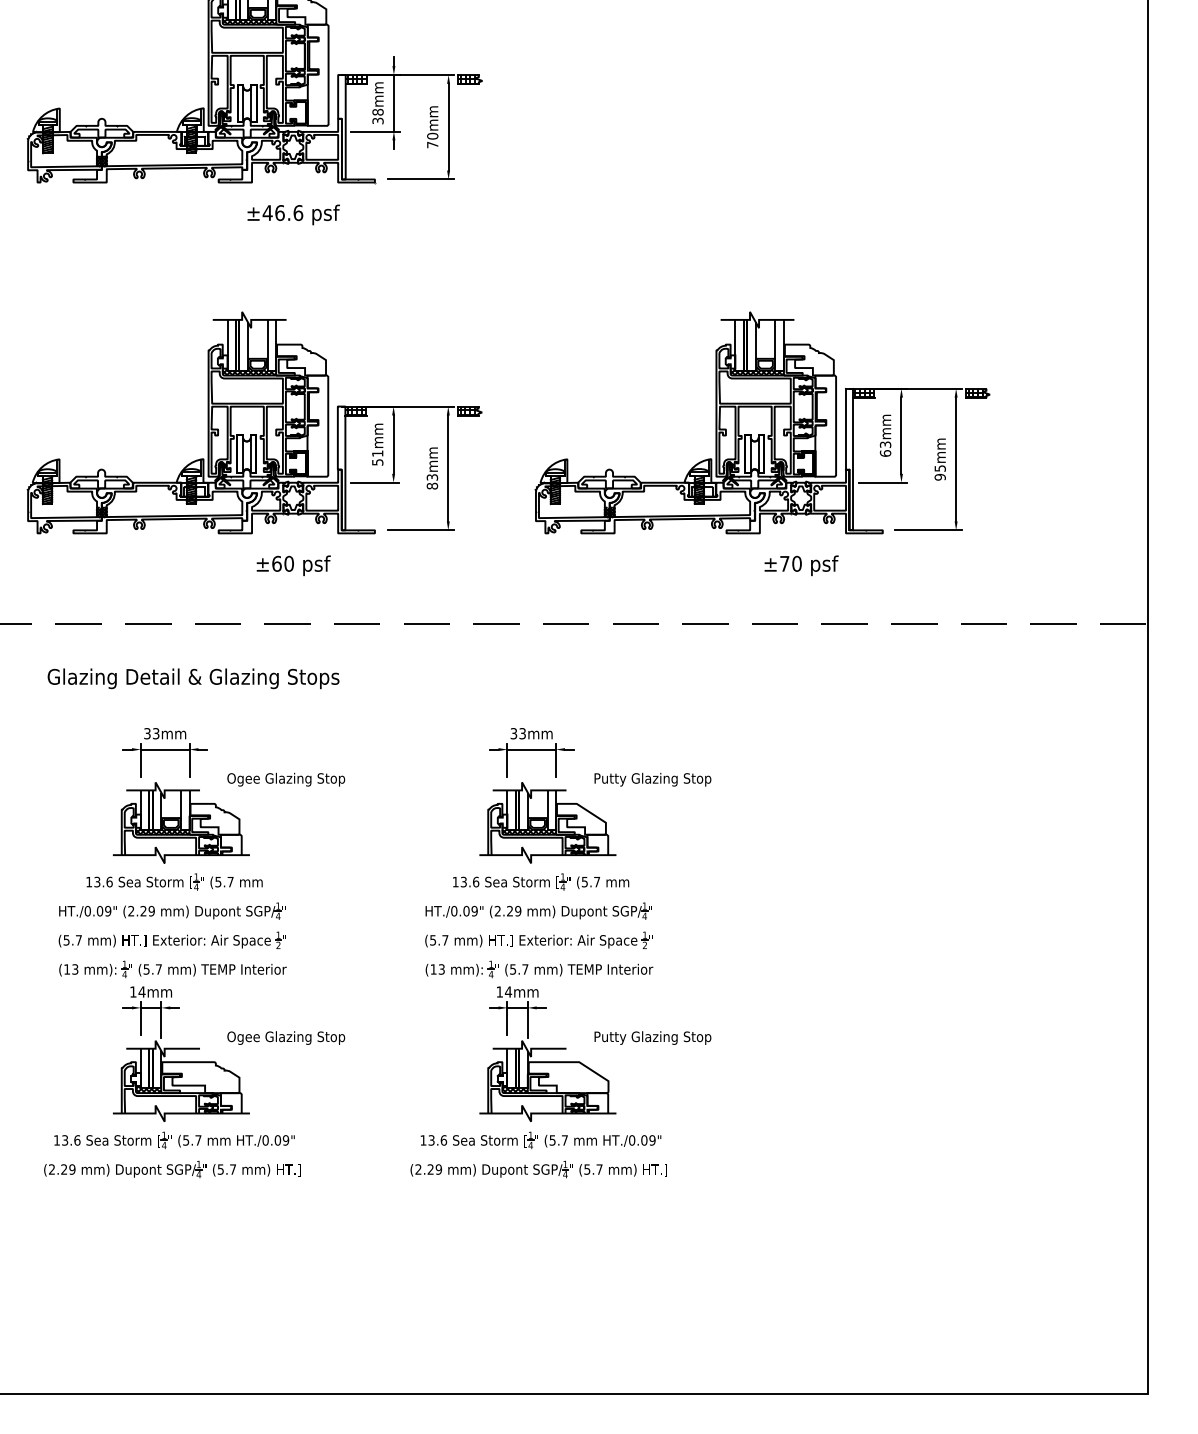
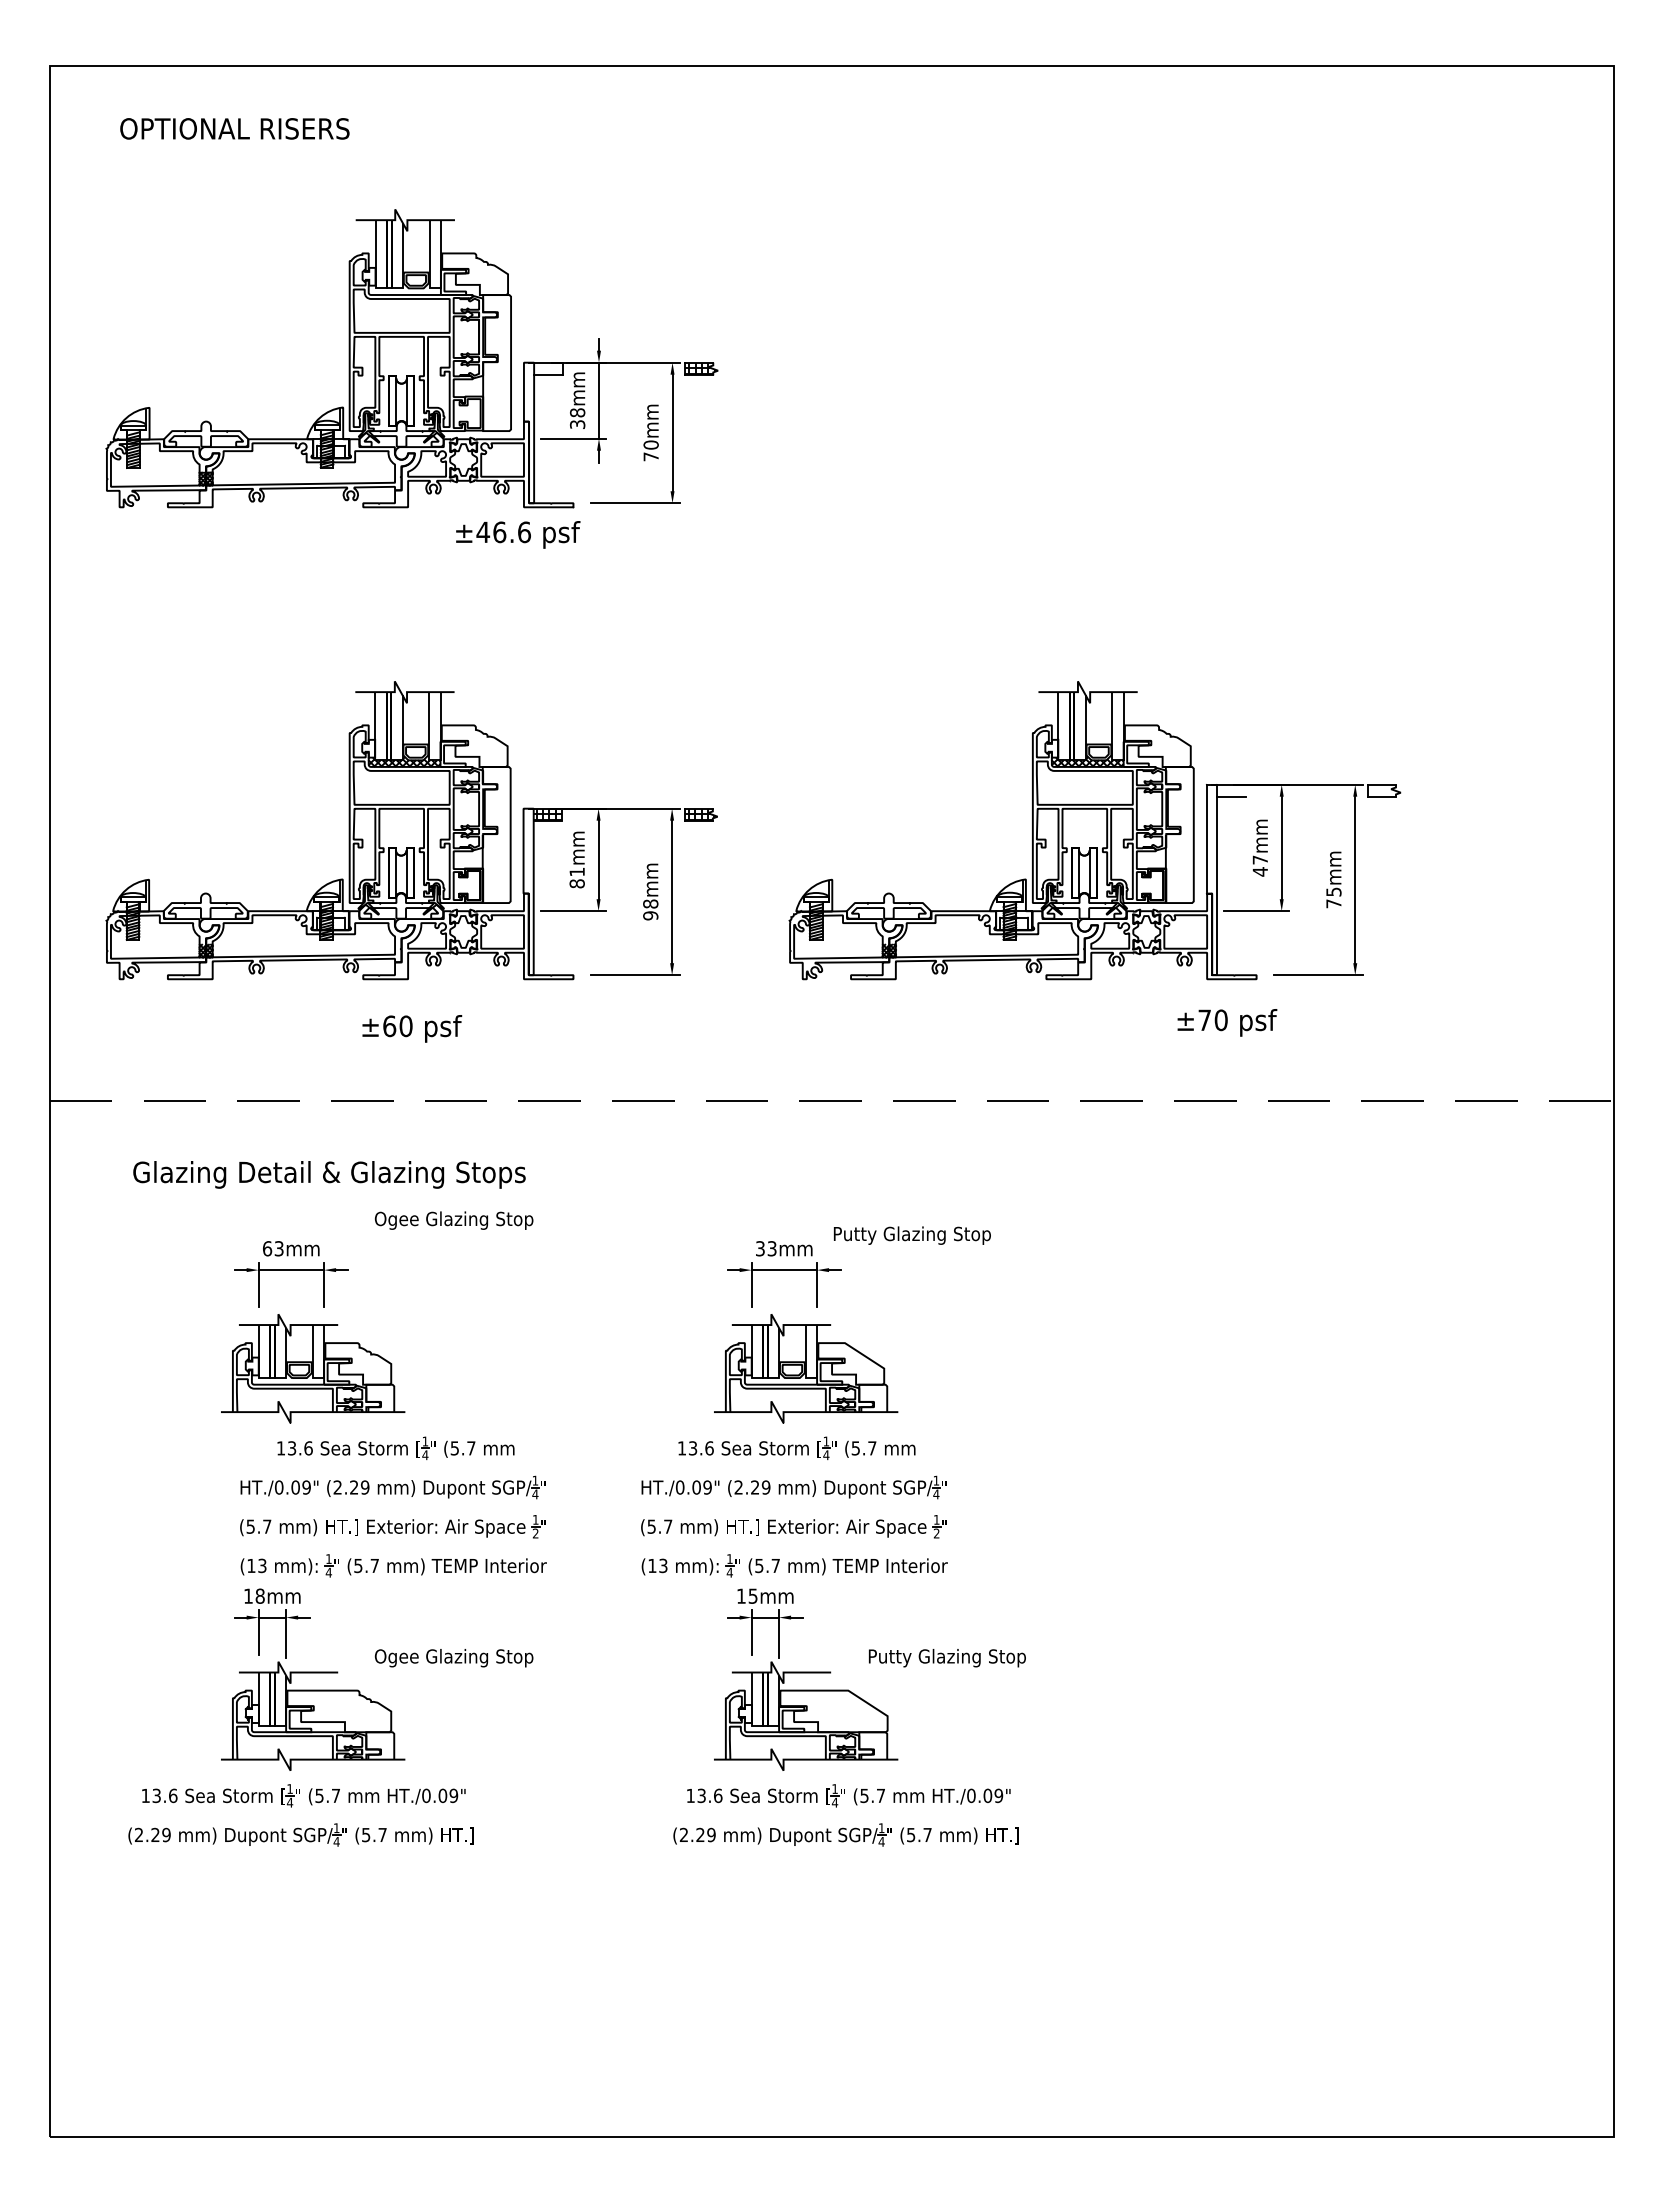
hatch: (249, 20) -> (404, 289), removed
hatch: (356, 79) -> (548, 368), removed
text: (293, 214) -> (518, 534), moved
hatch: (863, 393) -> (1230, 790), removed
hatch: (976, 393) -> (1382, 790), removed
text: (885, 448) -> (1260, 865), 63mm -> 47mm
text: (377, 462) -> (576, 883), 51mm -> 81mm
text: (939, 477) -> (1333, 903), 95mm -> 75mm
text: (432, 481) -> (650, 909), 83mm -> 98mm
text: (293, 565) -> (412, 1028), moved
text: (801, 565) -> (1227, 1022), moved
text: (147, 733) -> (267, 1248), 33mm -> 63mm
text: (286, 779) -> (454, 1220), moved
text: (653, 779) -> (912, 1235), moved
hatch: (162, 830) -> (287, 1378), removed
hatch: (528, 830) -> (780, 1378), removed
part: (173, 916) -> (394, 1494), moved
text: (142, 991) -> (260, 1595), 14mm -> 18mm
text: (508, 991) -> (752, 1595), 14mm -> 15mm
hatch: (148, 1089) -> (269, 1727), removed
hatch: (515, 1089) -> (762, 1727), removed
part: (531, 1149) -> (836, 1807), moved

